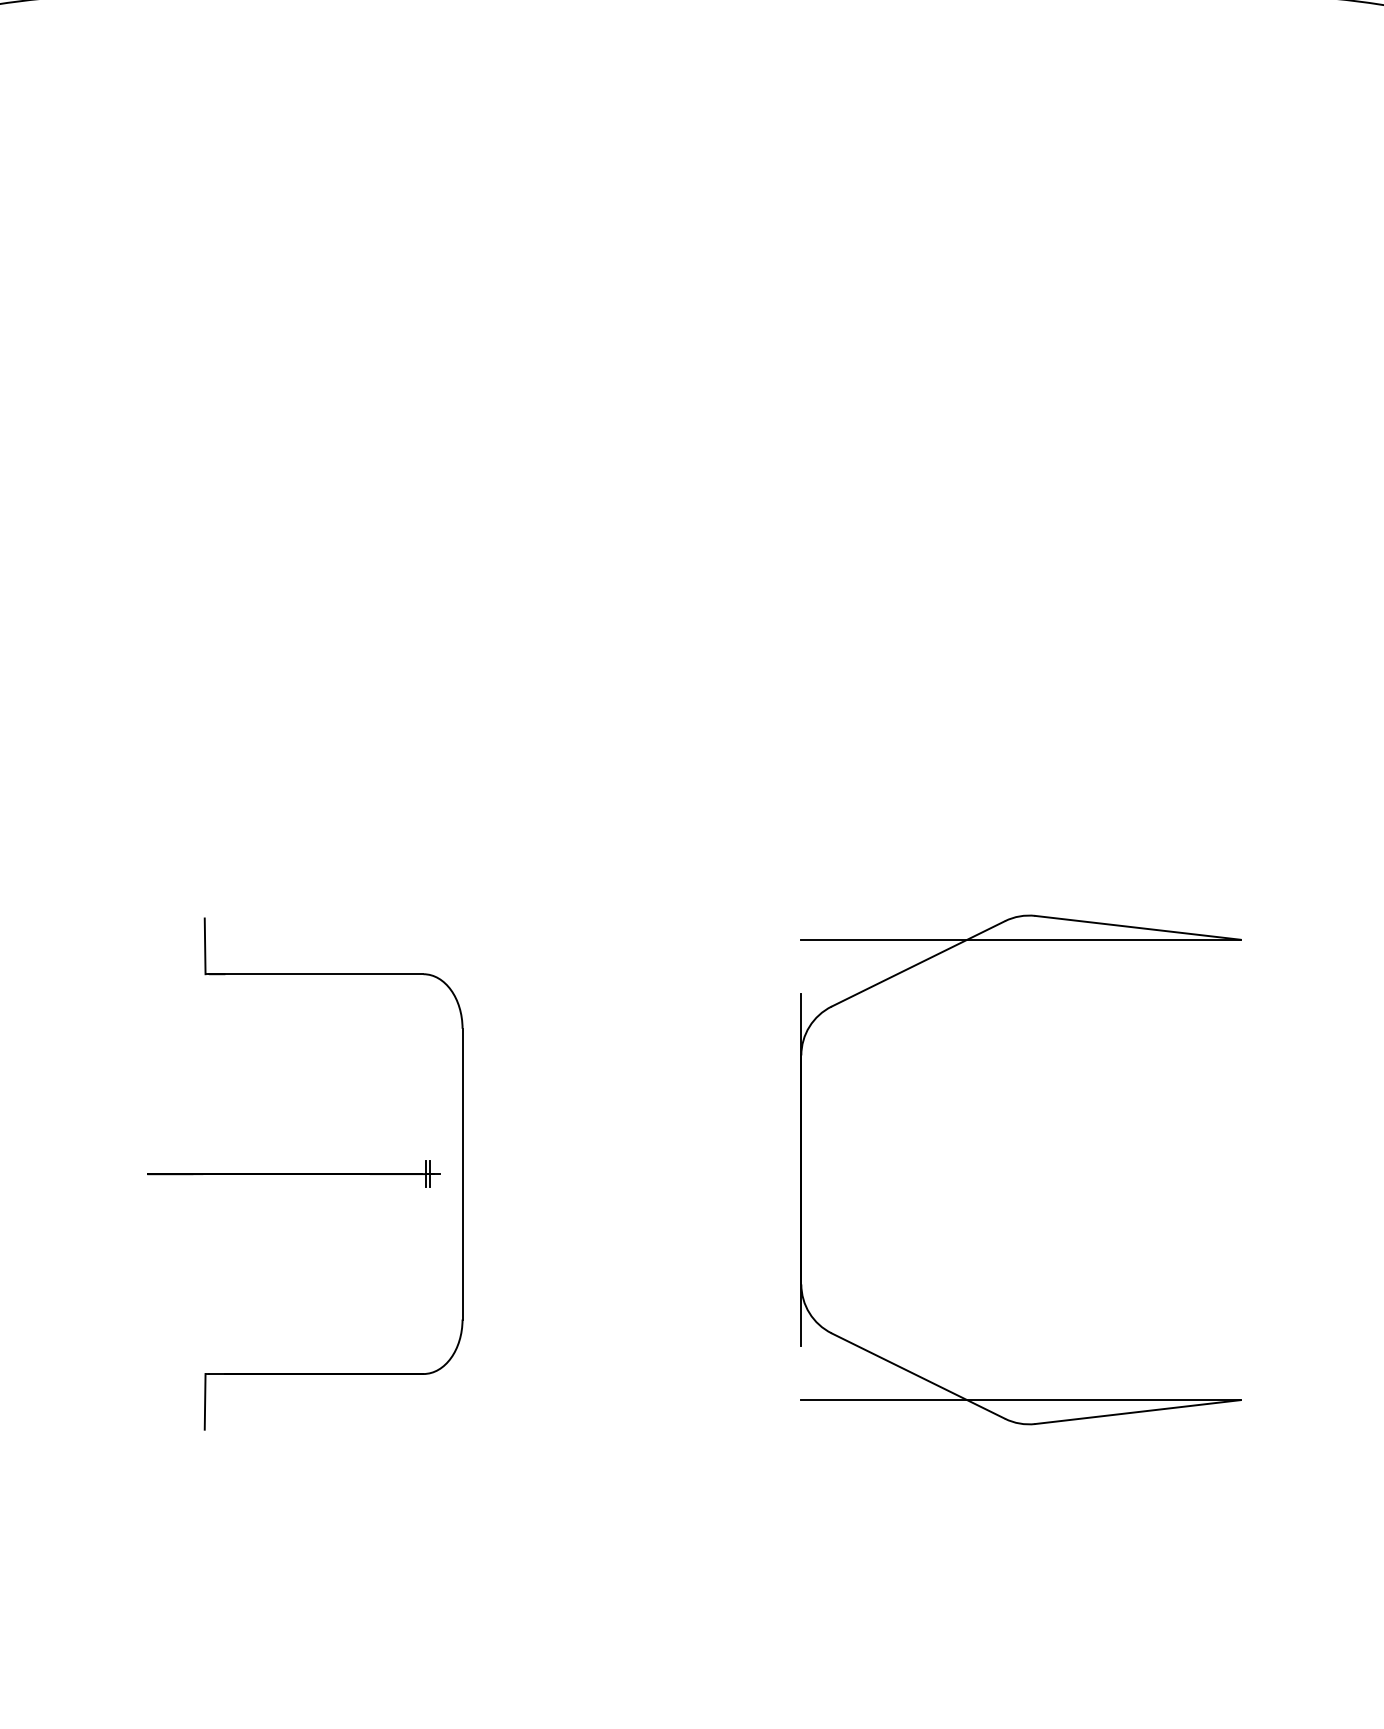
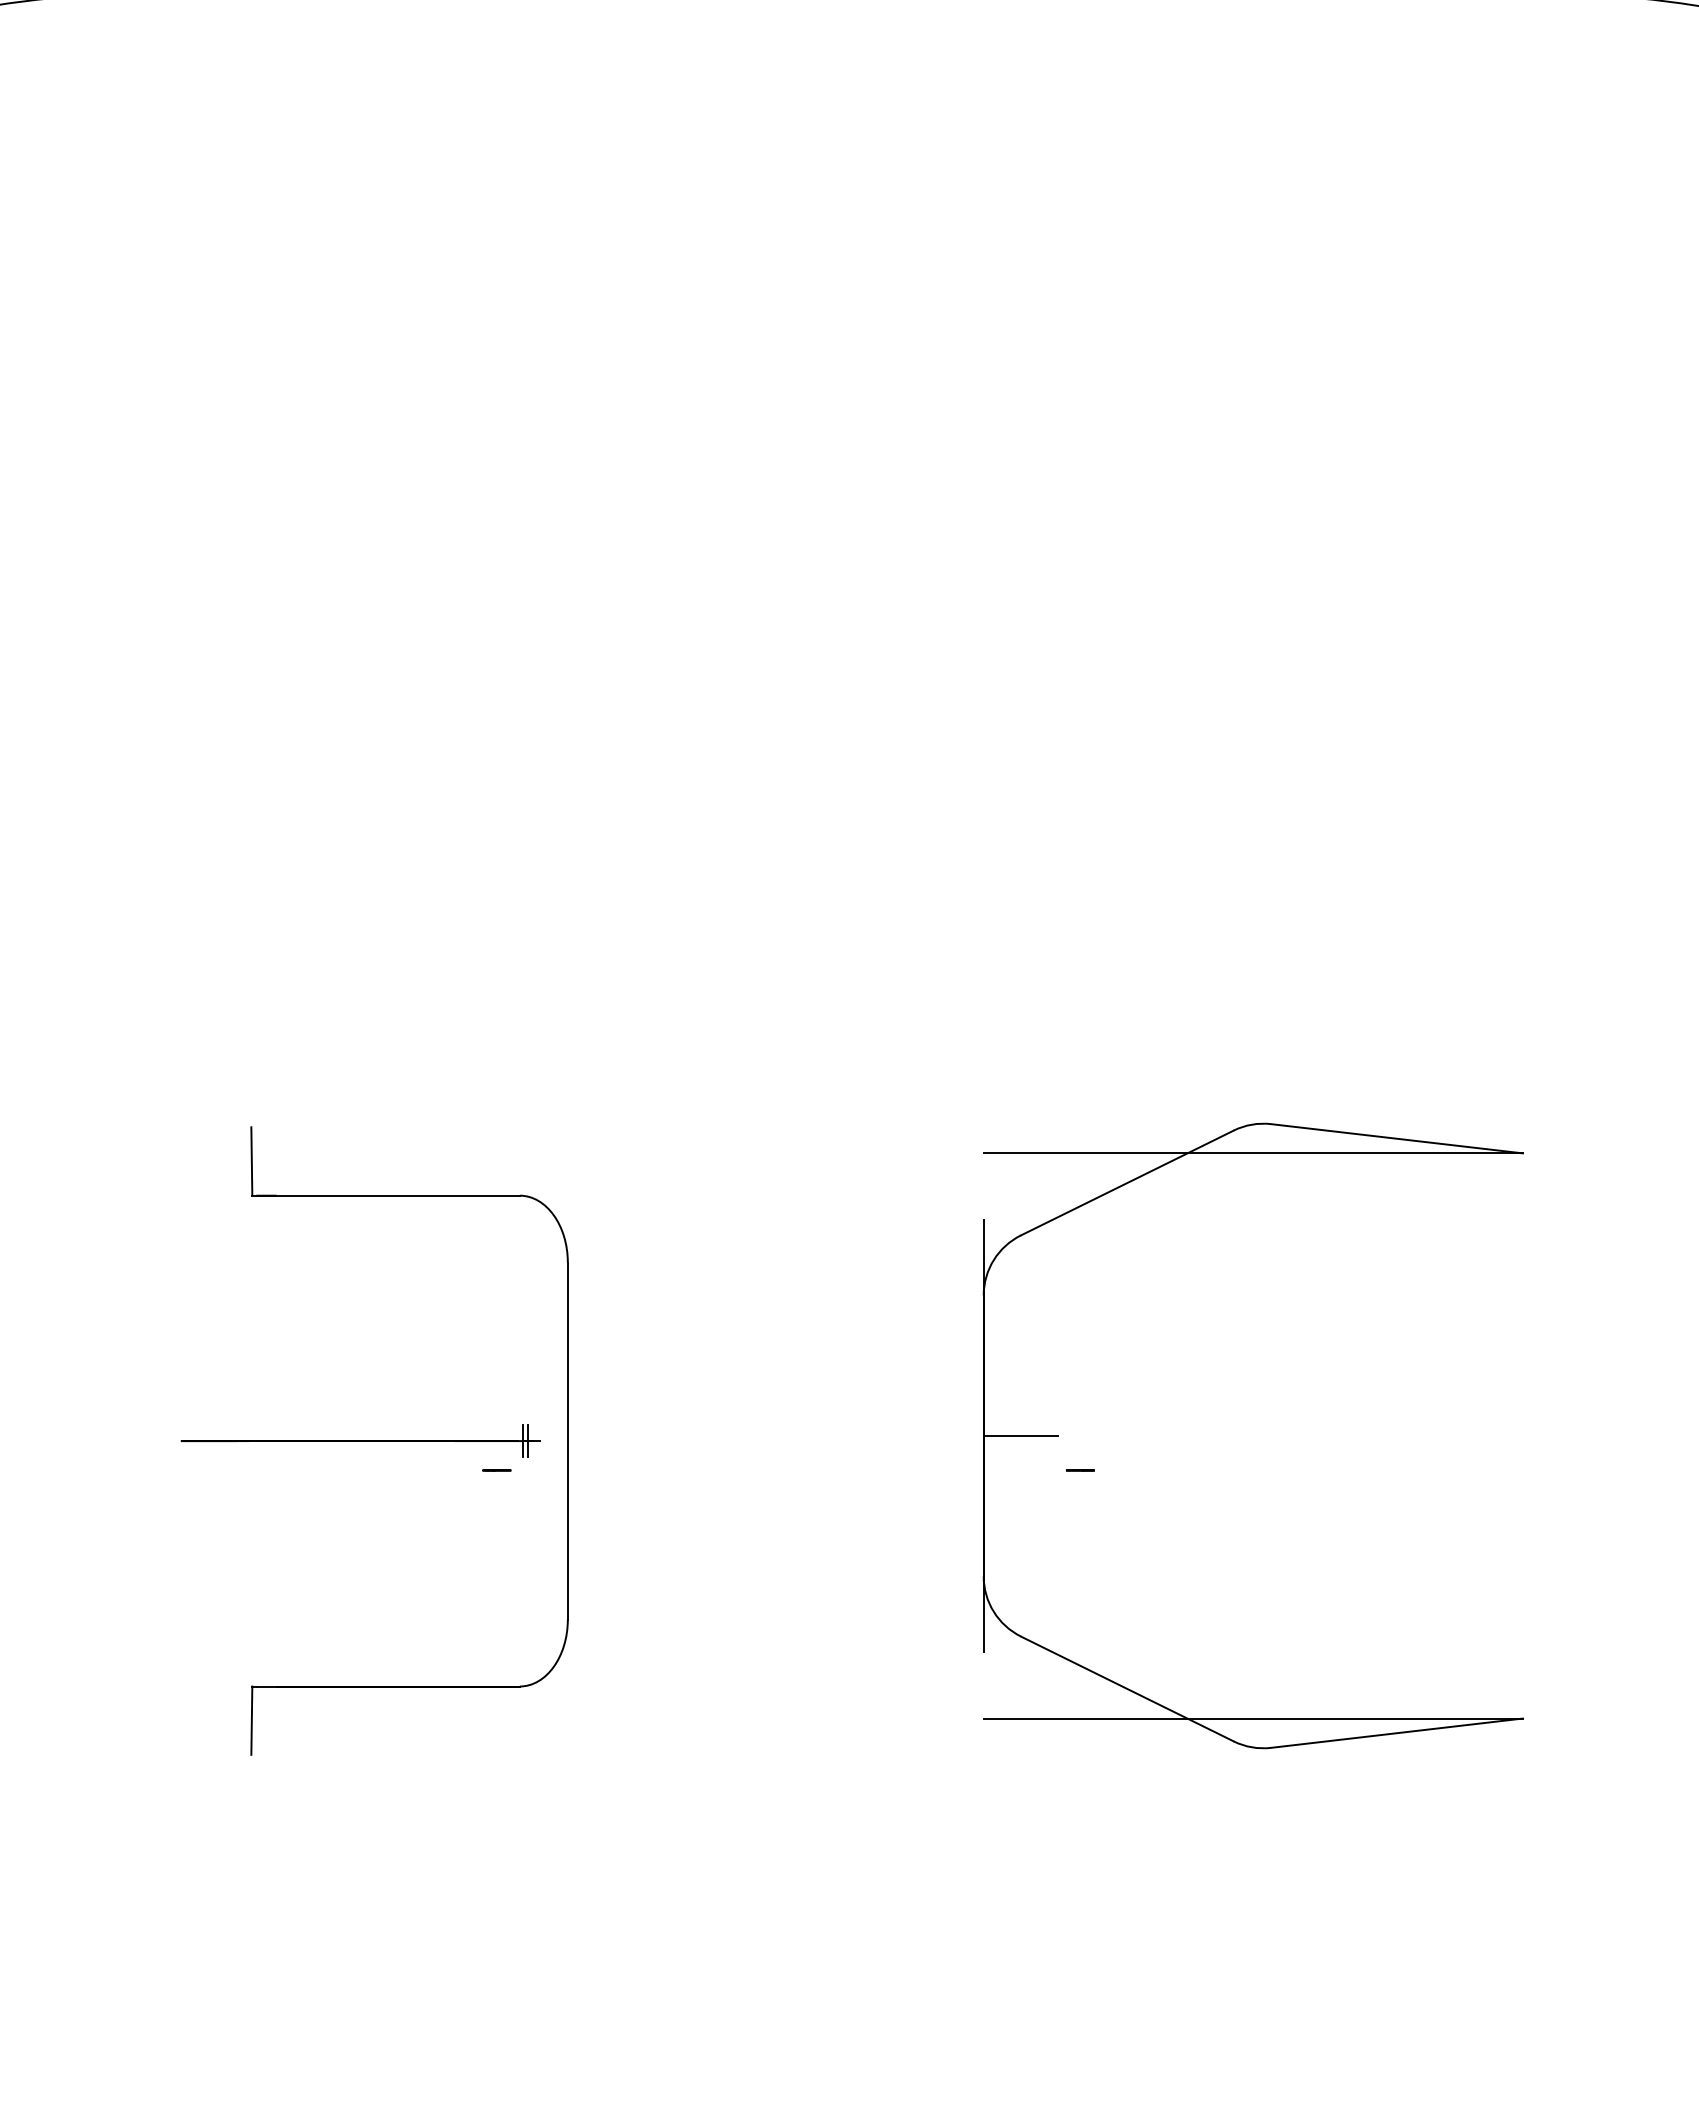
line: (831, 1169) -> (1020, 1435), added
line: (404, 1198) -> (496, 1470), added
line: (880, 1198) -> (1080, 1470), added

